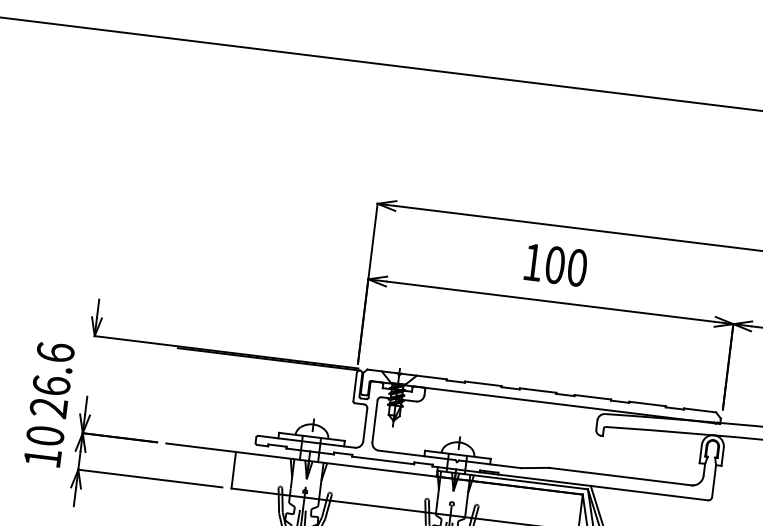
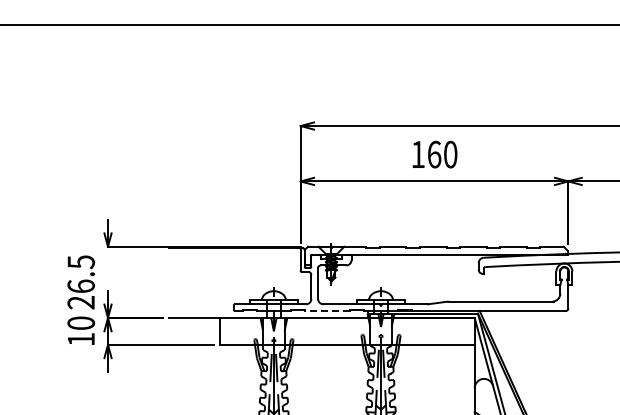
text: (555, 264) -> (434, 154), 100 -> 160
text: (54, 352) -> (80, 262), 26.6 -> 26.5
line: (383, 461) -> (327, 311), solid -> dashed

